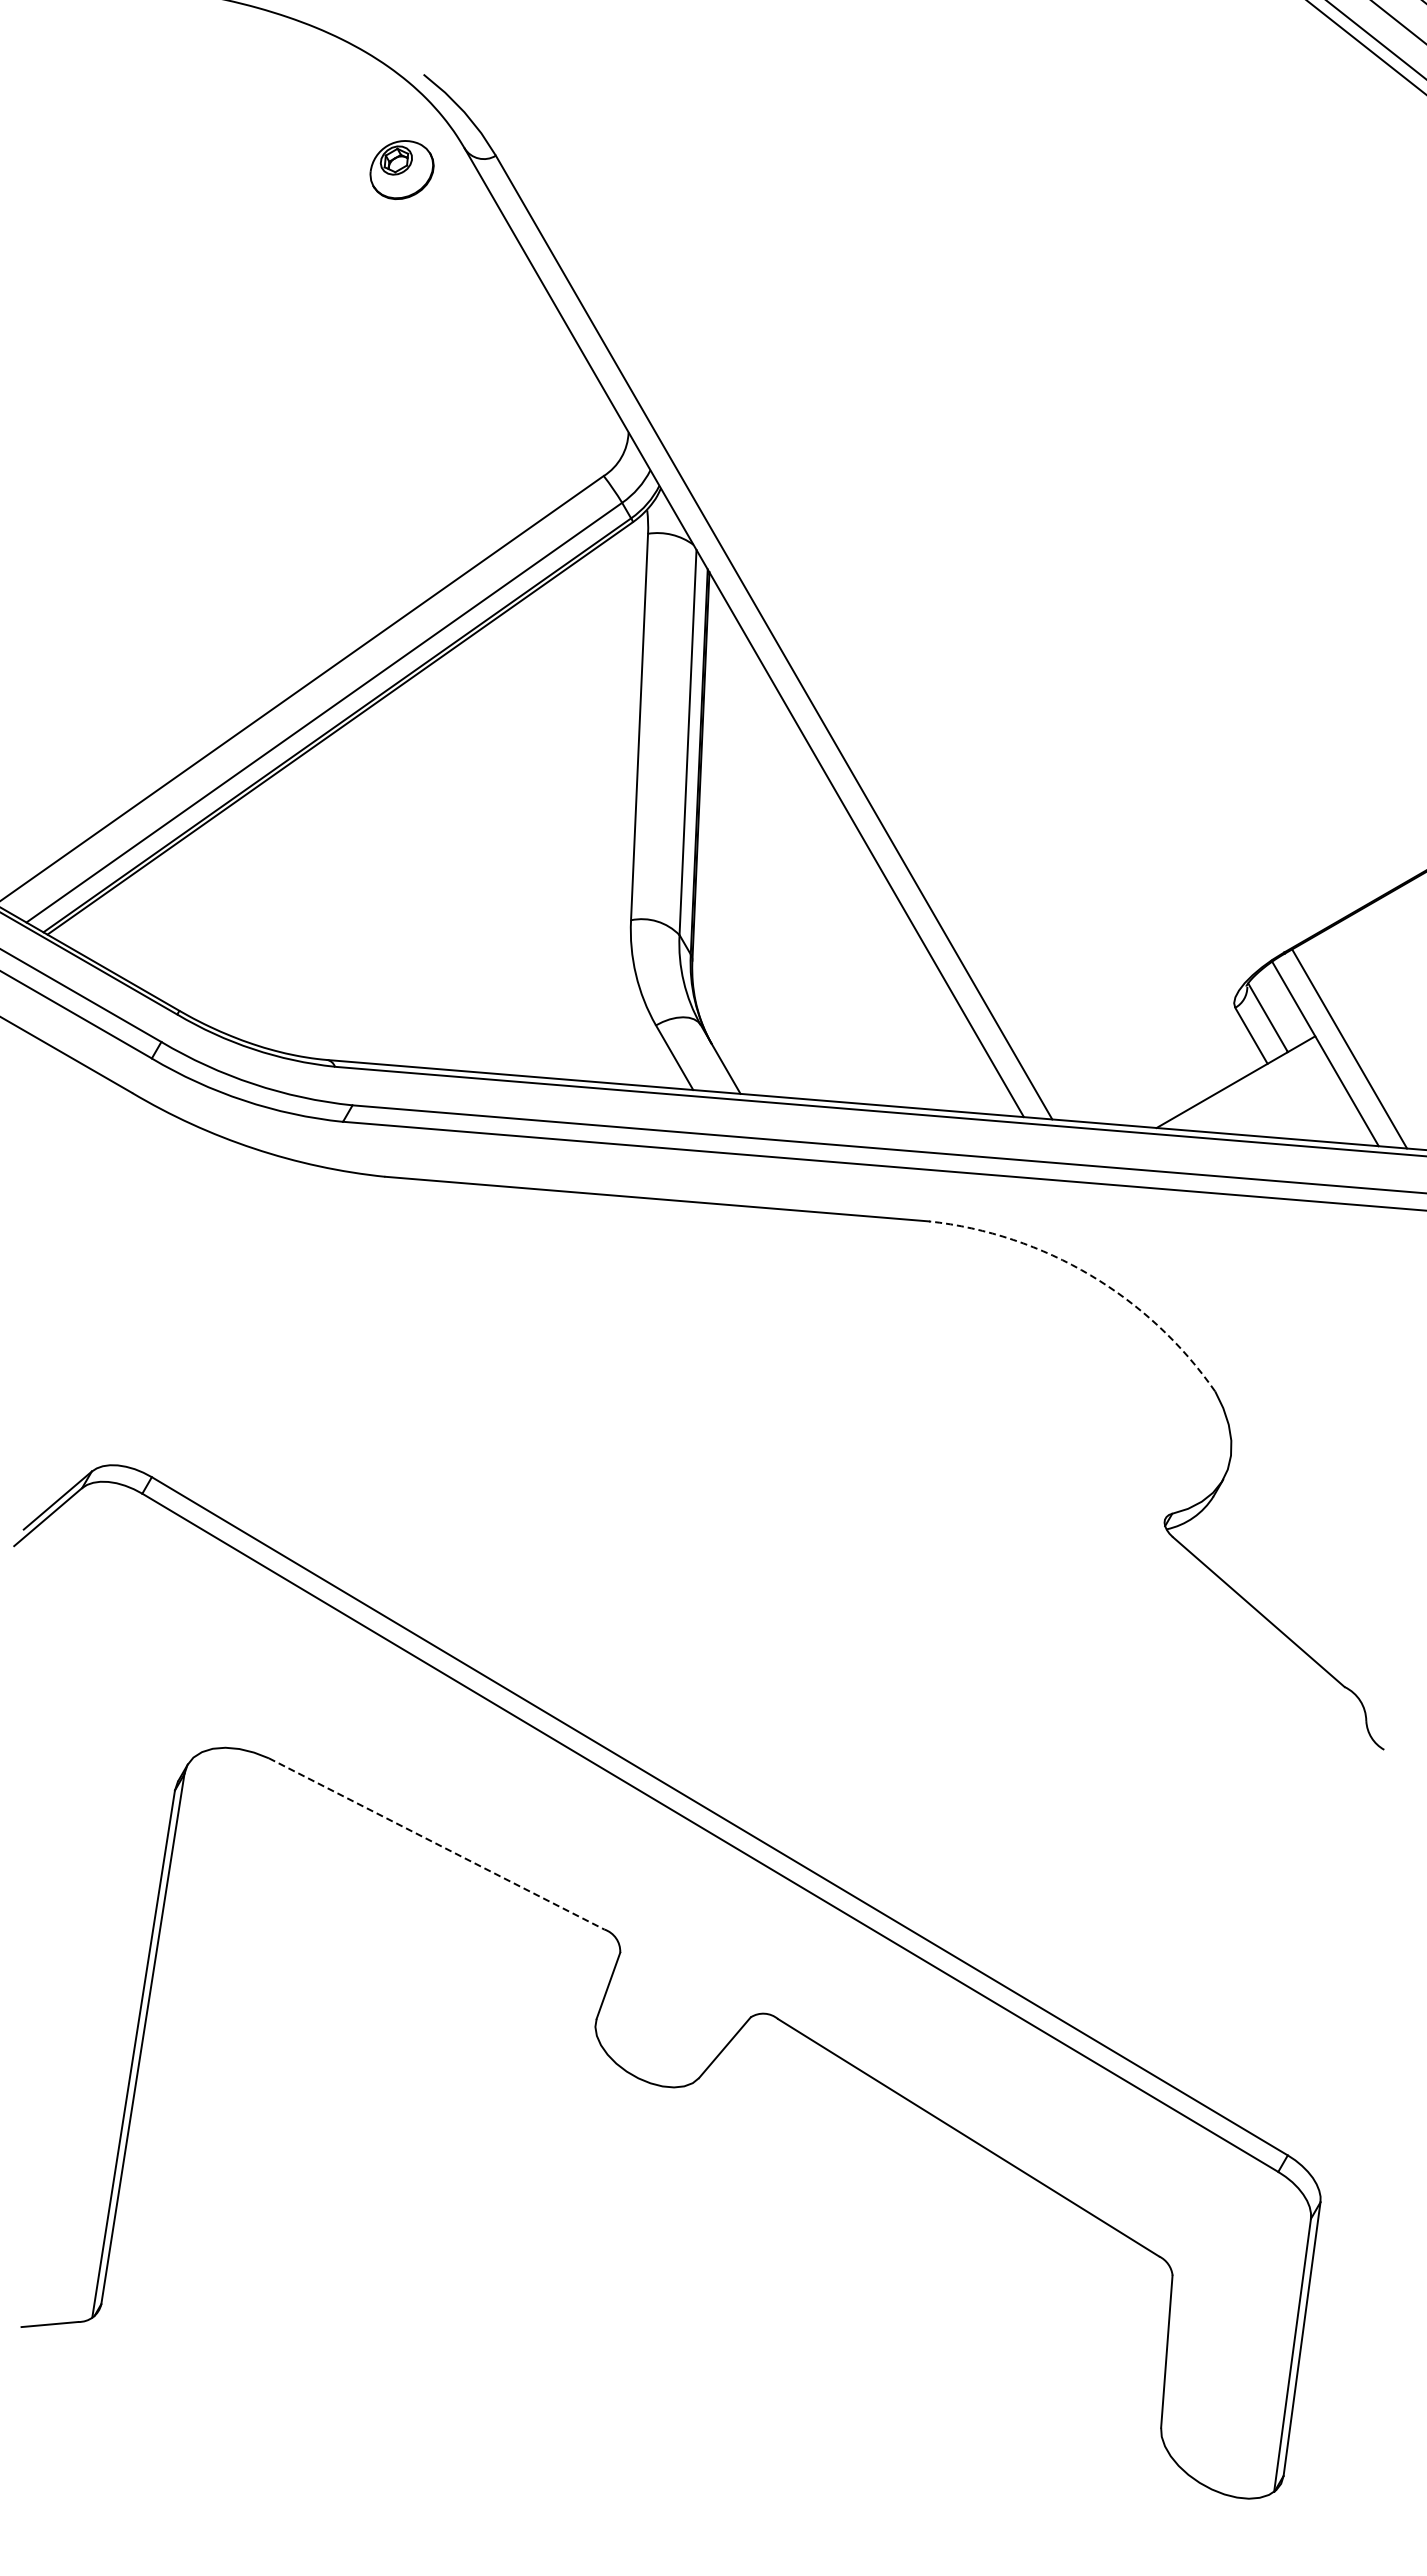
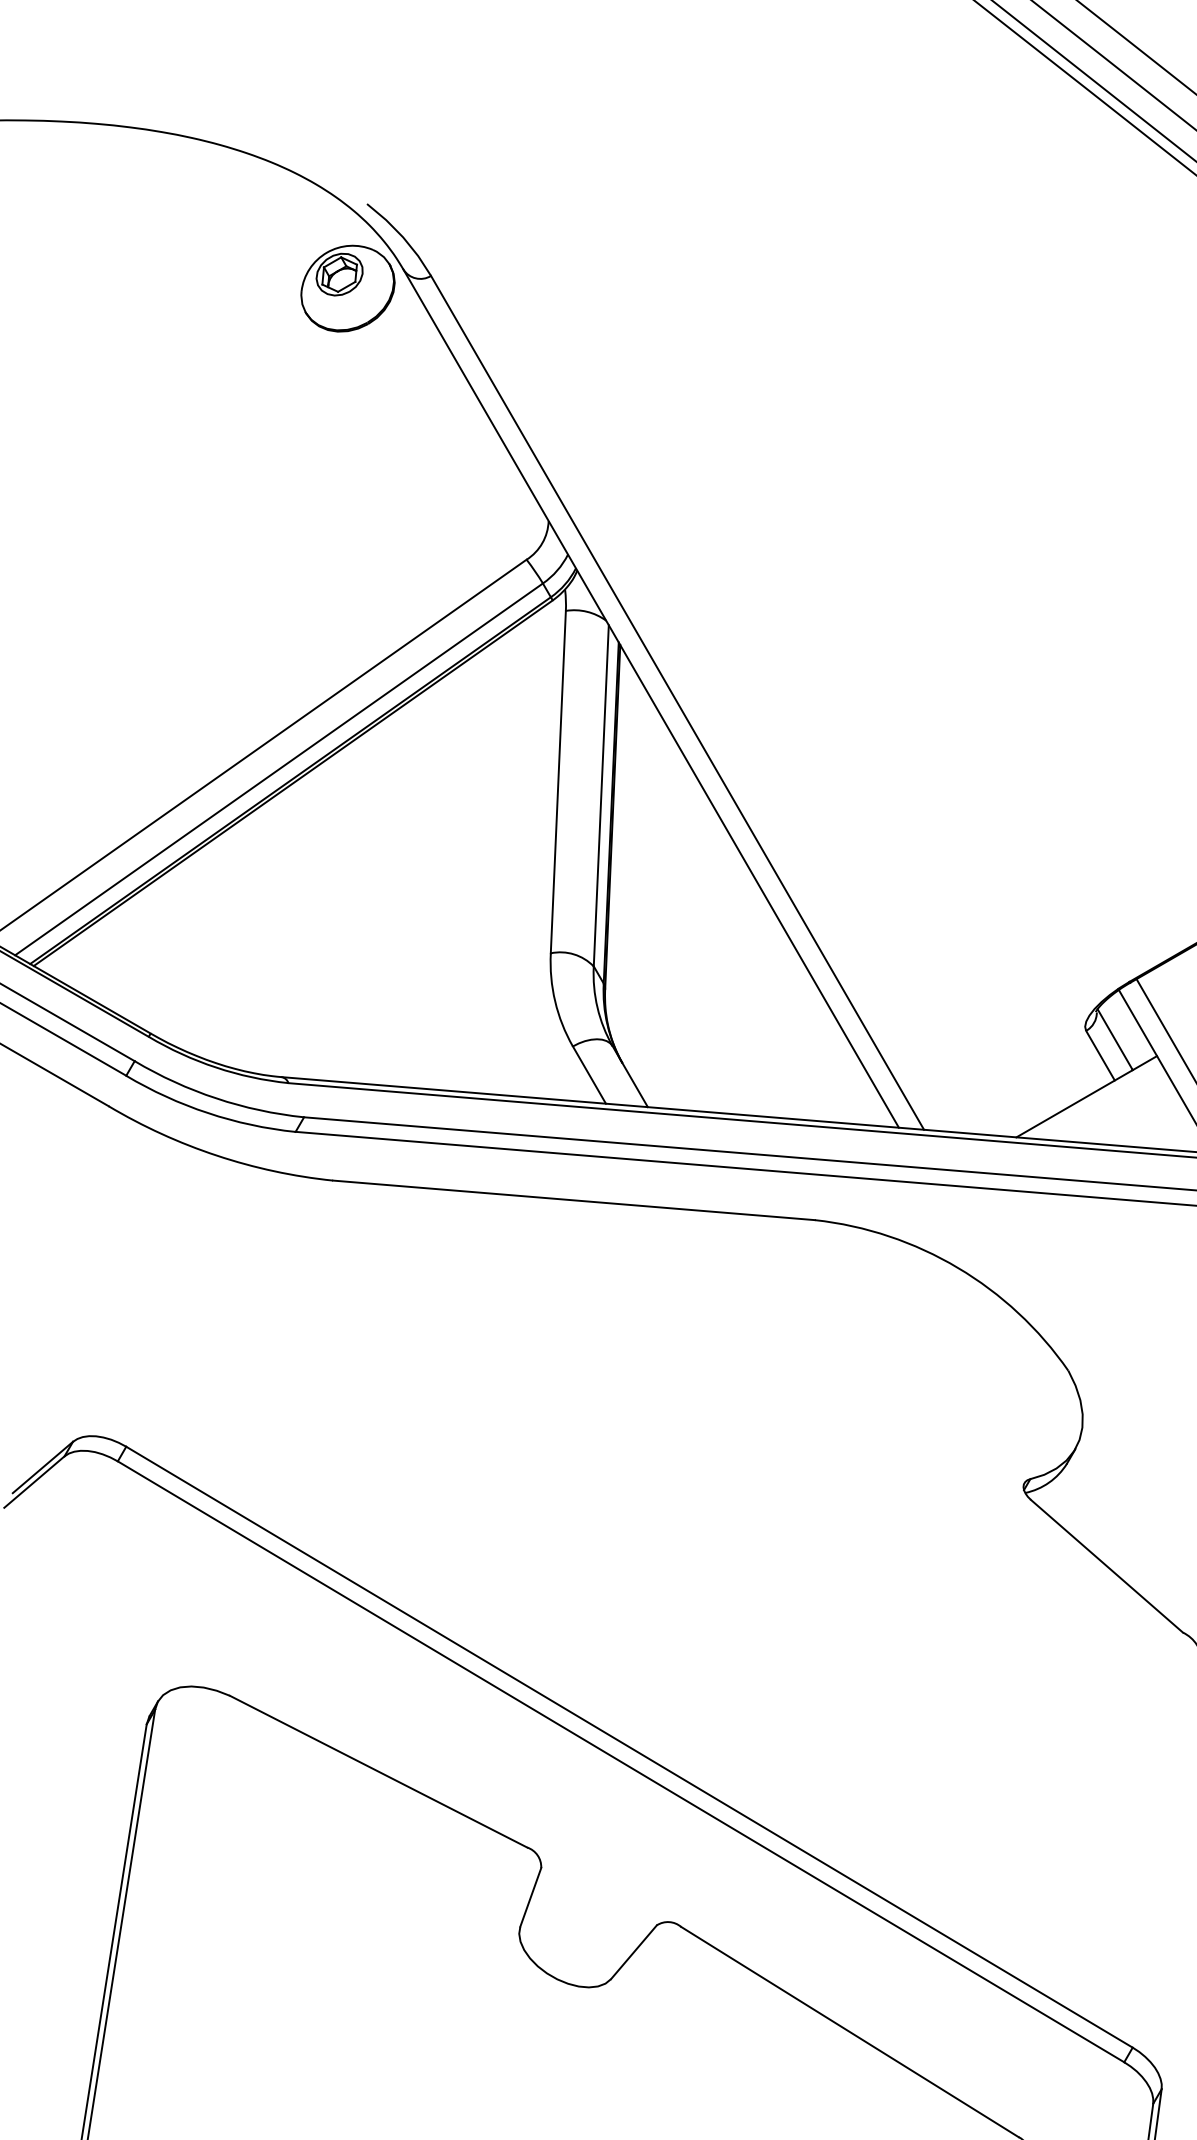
part: (401, 169) -> (347, 288), size x1.67
arc: (1090, 1275) -> (957, 1268), dashed -> solid
line: (437, 1844) -> (379, 1772), dashed -> solid

